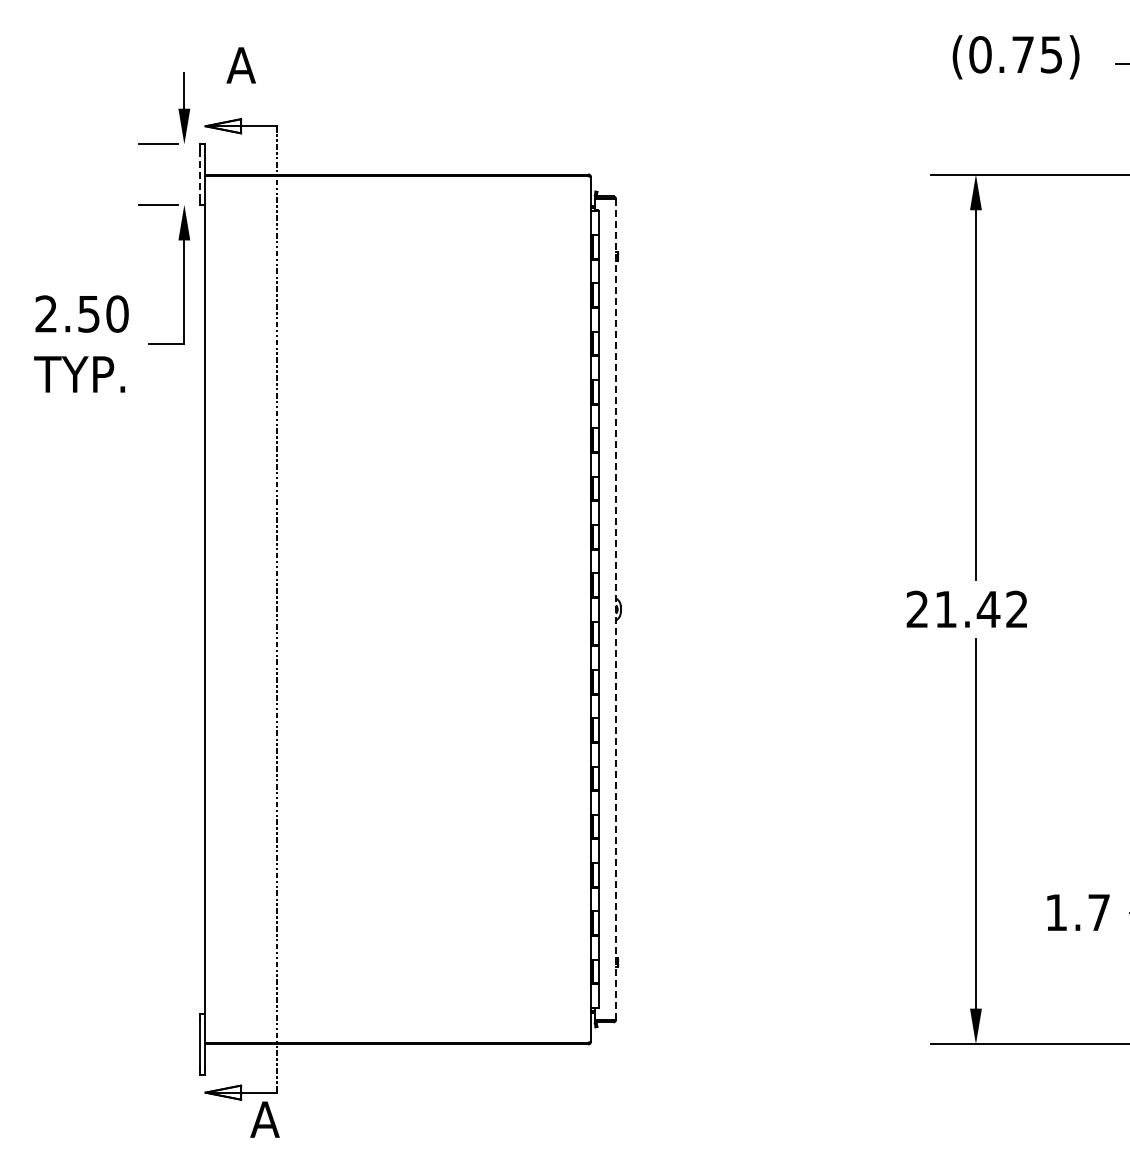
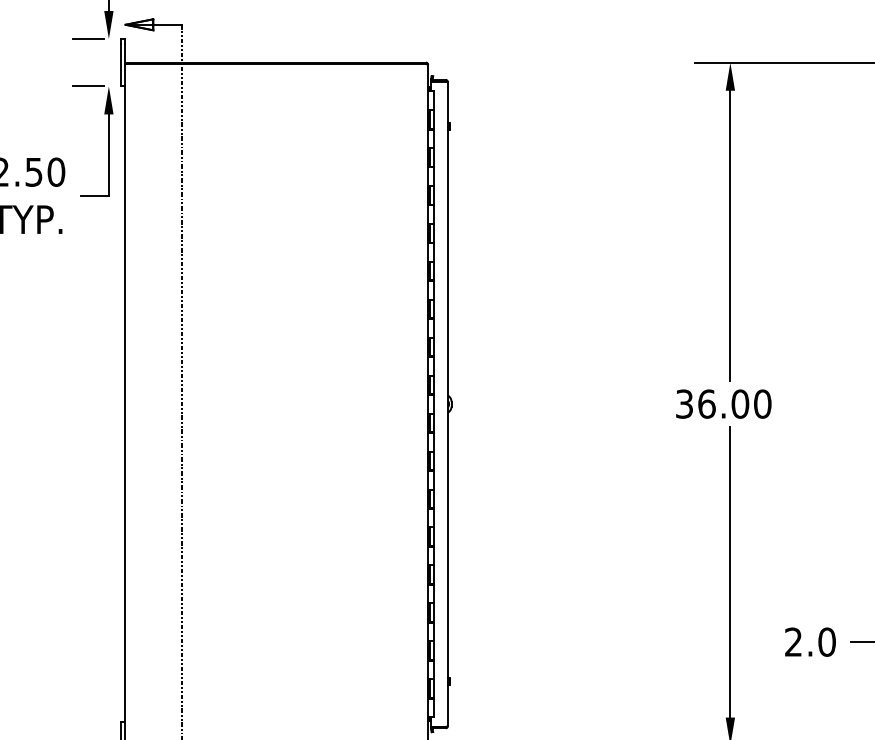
line: (200, 175) -> (121, 63), dashed -> solid
line: (616, 609) -> (448, 404), dashed -> solid
text: (967, 609) -> (723, 404), 21.42 -> 36.00
text: (1077, 912) -> (810, 642), 1.7 -> 2.0

